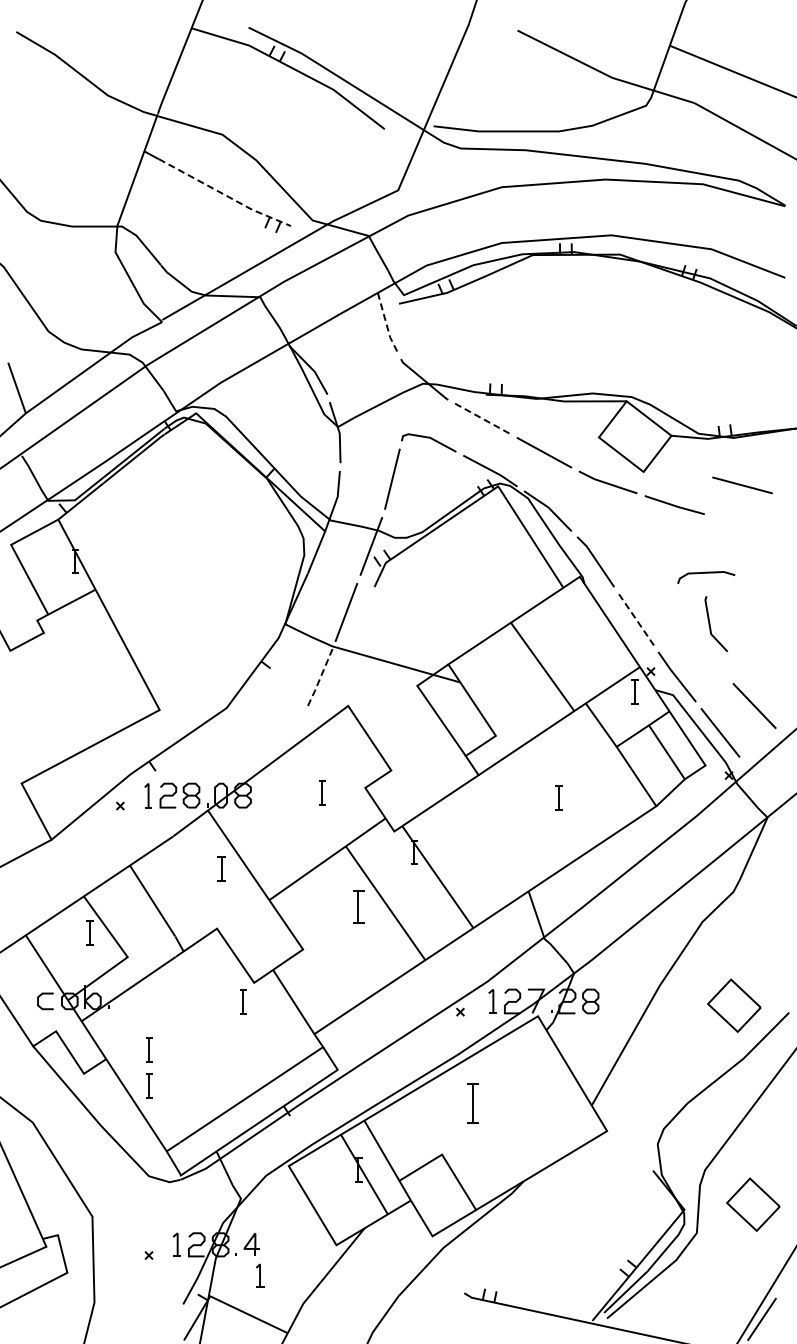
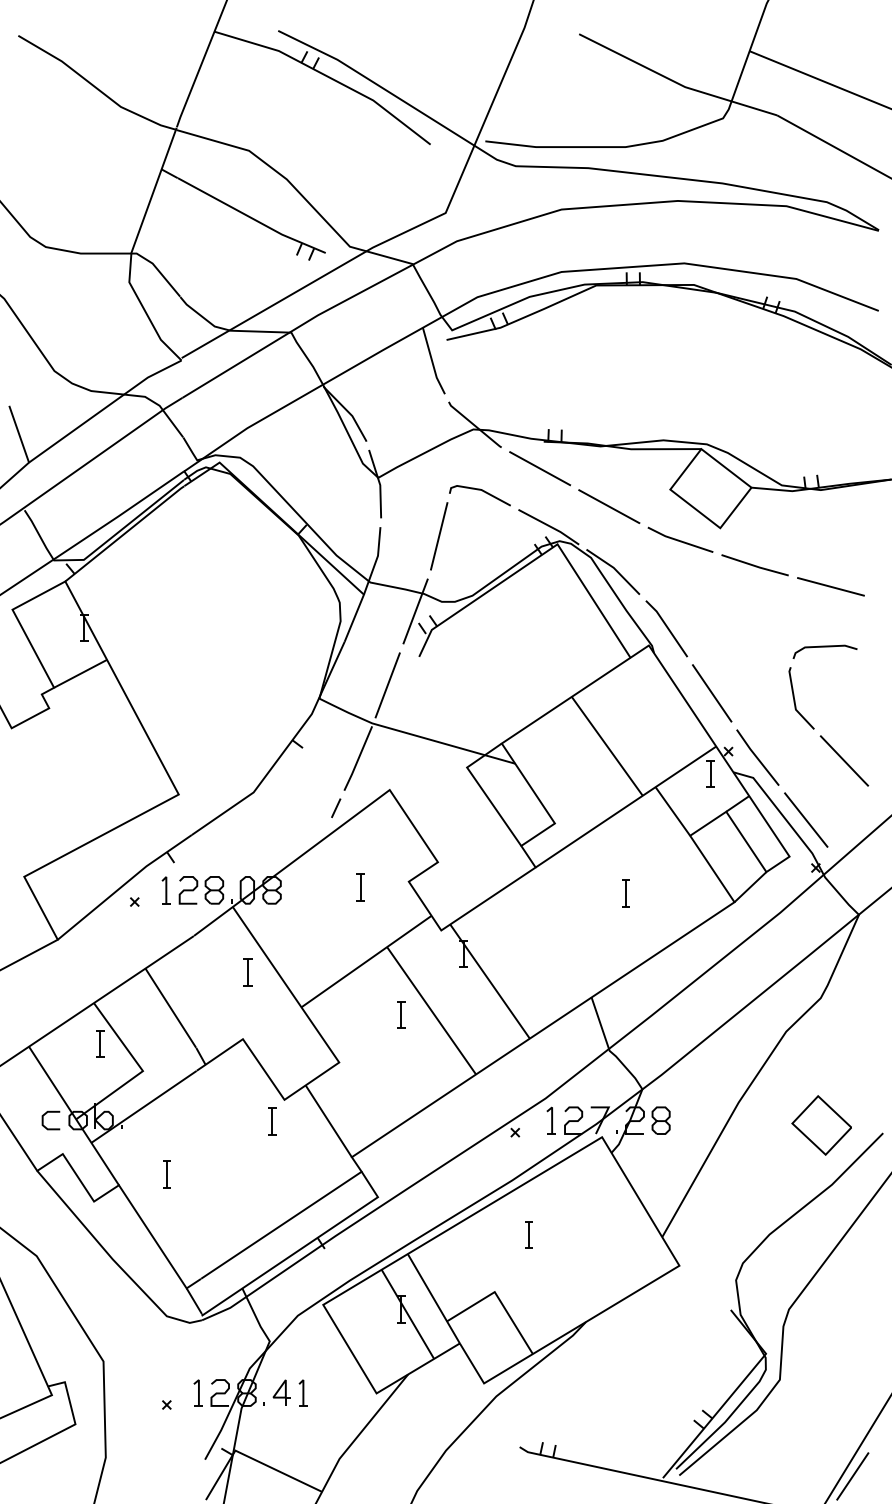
line: (224, 194) -> (251, 217), dashed -> solid
line: (386, 323) -> (432, 362), dashed -> solid
line: (483, 419) -> (541, 469), dashed -> solid
line: (742, 485) -> (830, 586), moved
line: (706, 573) -> (825, 647), moved
line: (636, 619) -> (712, 693), dashed -> solid
line: (319, 679) -> (357, 760), dashed -> solid
line: (754, 705) -> (844, 760), moved
line: (299, 721) -> (335, 807), added
part: (358, 906) -> (401, 1014), size x0.71
part: (149, 1085) -> (167, 1214), removed
part: (472, 1103) -> (528, 1234), size x0.62
part: (753, 1204) -> (843, 1347), removed
part: (259, 1275) -> (302, 1392), moved

